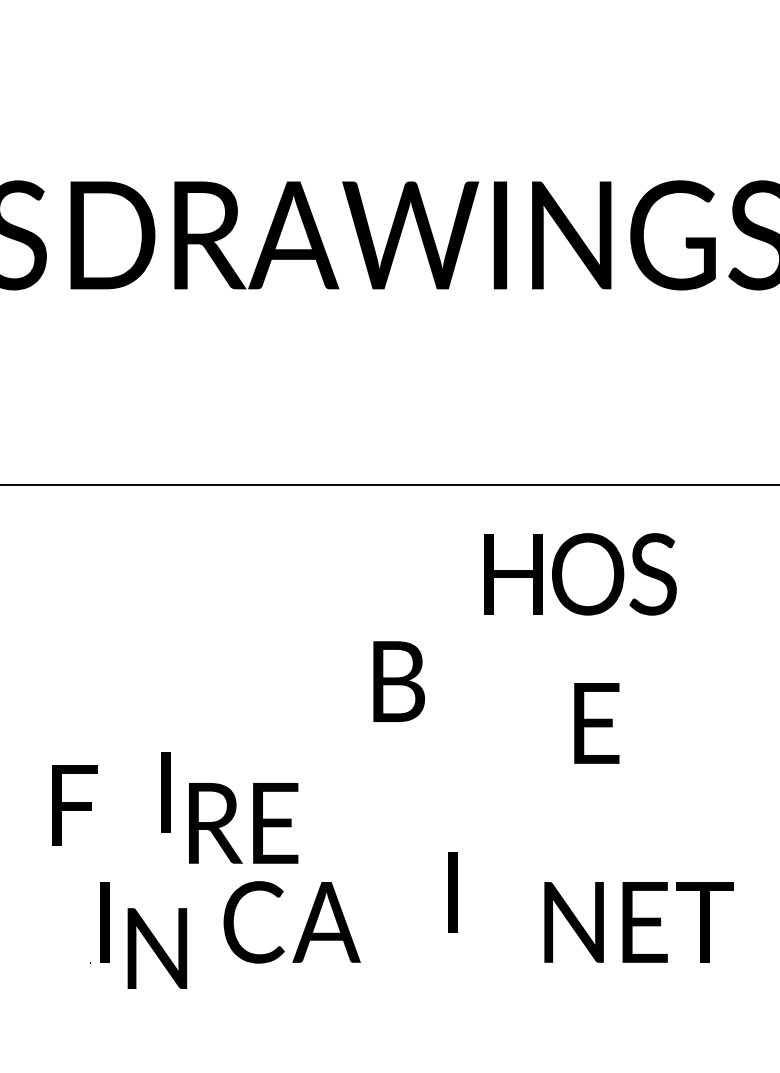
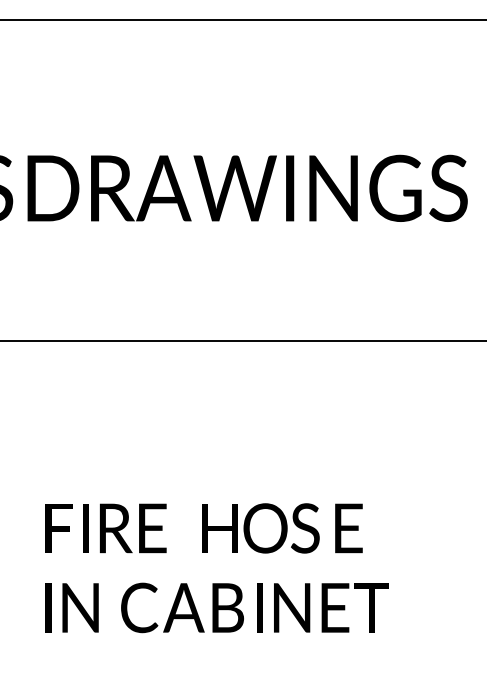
text: (579, 574) -> (260, 528), moved
text: (397, 680) -> (227, 607), moved
text: (596, 723) -> (348, 528), moved
text: (73, 805) -> (58, 528), moved
text: (244, 823) -> (133, 528), moved
text: (451, 892) -> (259, 607), moved
text: (638, 921) -> (331, 607), moved
text: (157, 947) -> (80, 607), moved

